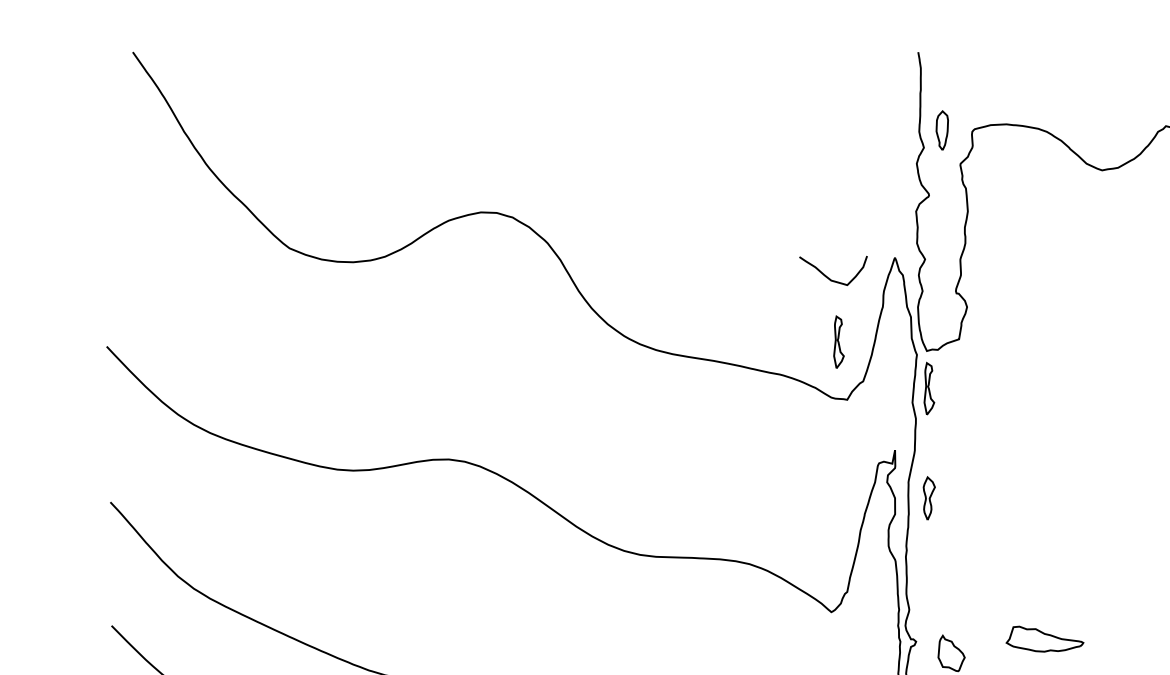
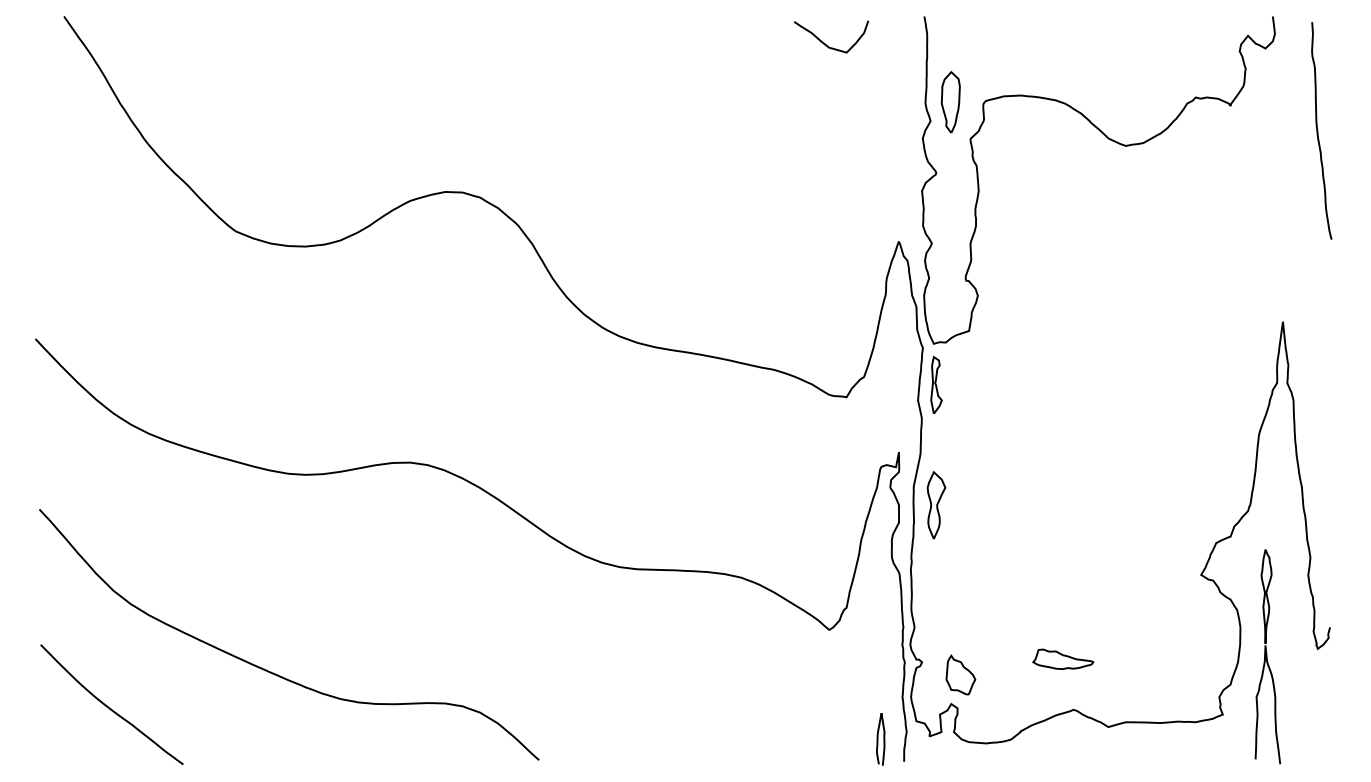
part: (942, 130) -> (950, 102), size x1.43
curve: (827, 275) -> (824, 42), moved
part: (838, 341) -> (837, 333), removed
part: (929, 498) -> (936, 505), size x1.43
part: (1045, 638) -> (1063, 658), size x0.71

